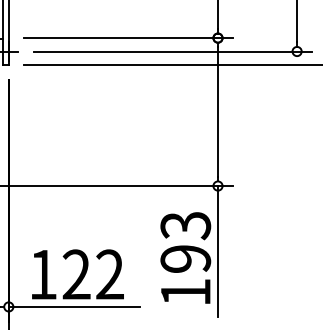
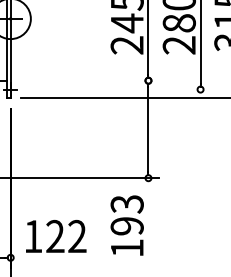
line: (128, 37) -> (89, 80), removed
line: (172, 51) -> (118, 89), removed
line: (218, 251) -> (148, 221), removed
line: (73, 306) -> (53, 257), removed

